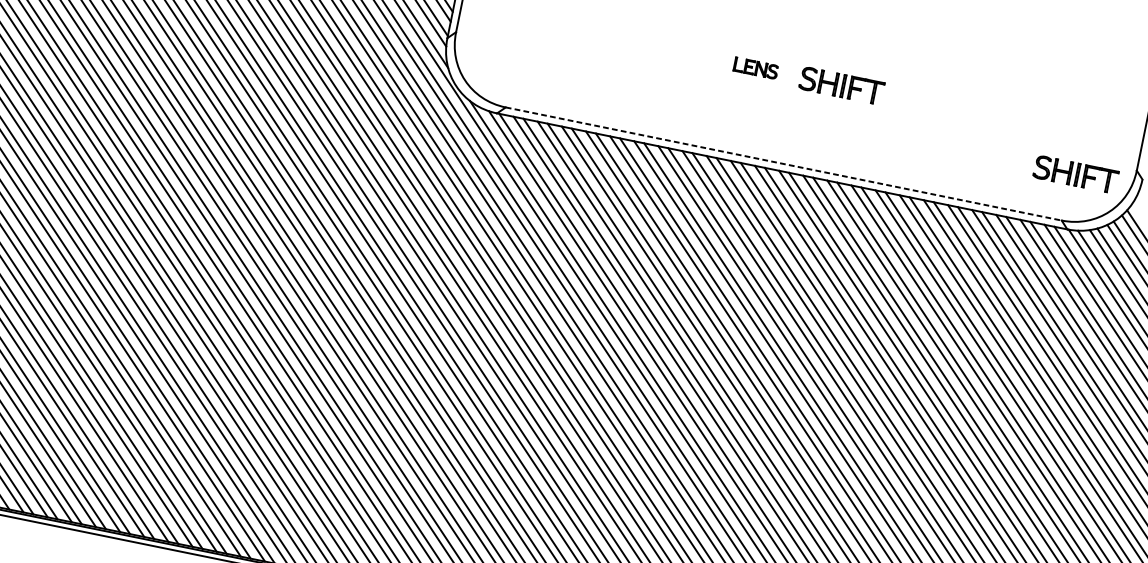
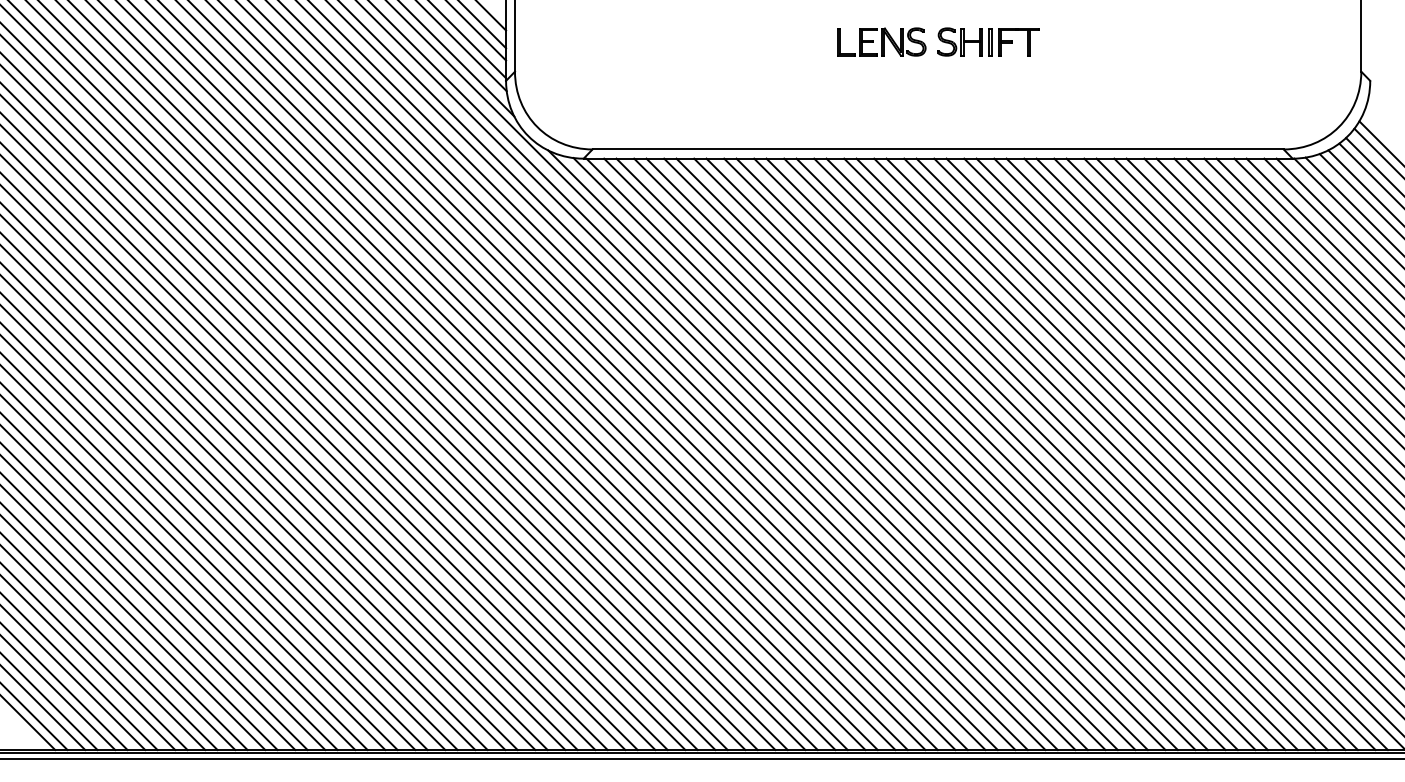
part: (755, 67) -> (881, 41), size x1.67
line: (784, 164) -> (938, 149), dashed -> solid
part: (1075, 174) -> (1289, 90), removed

